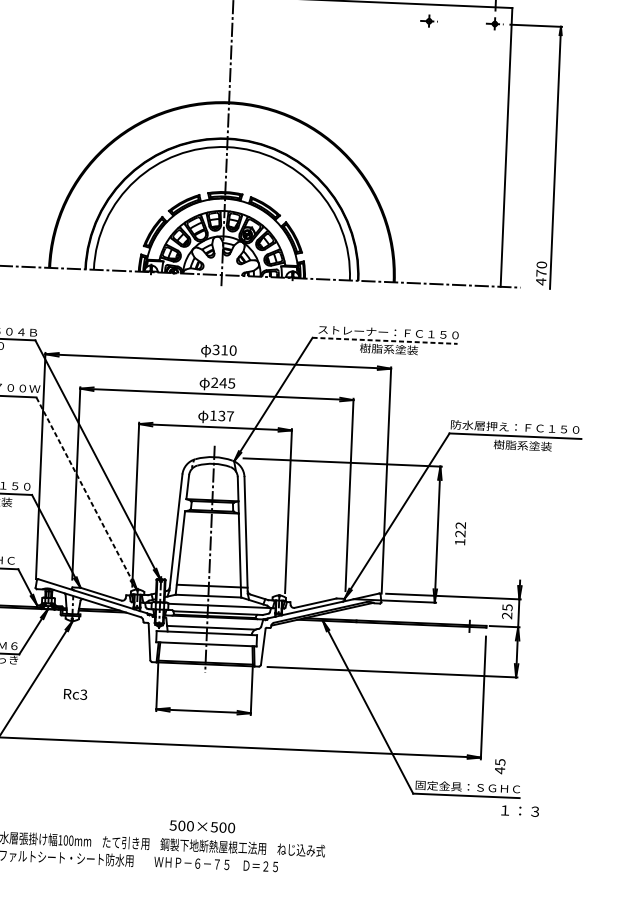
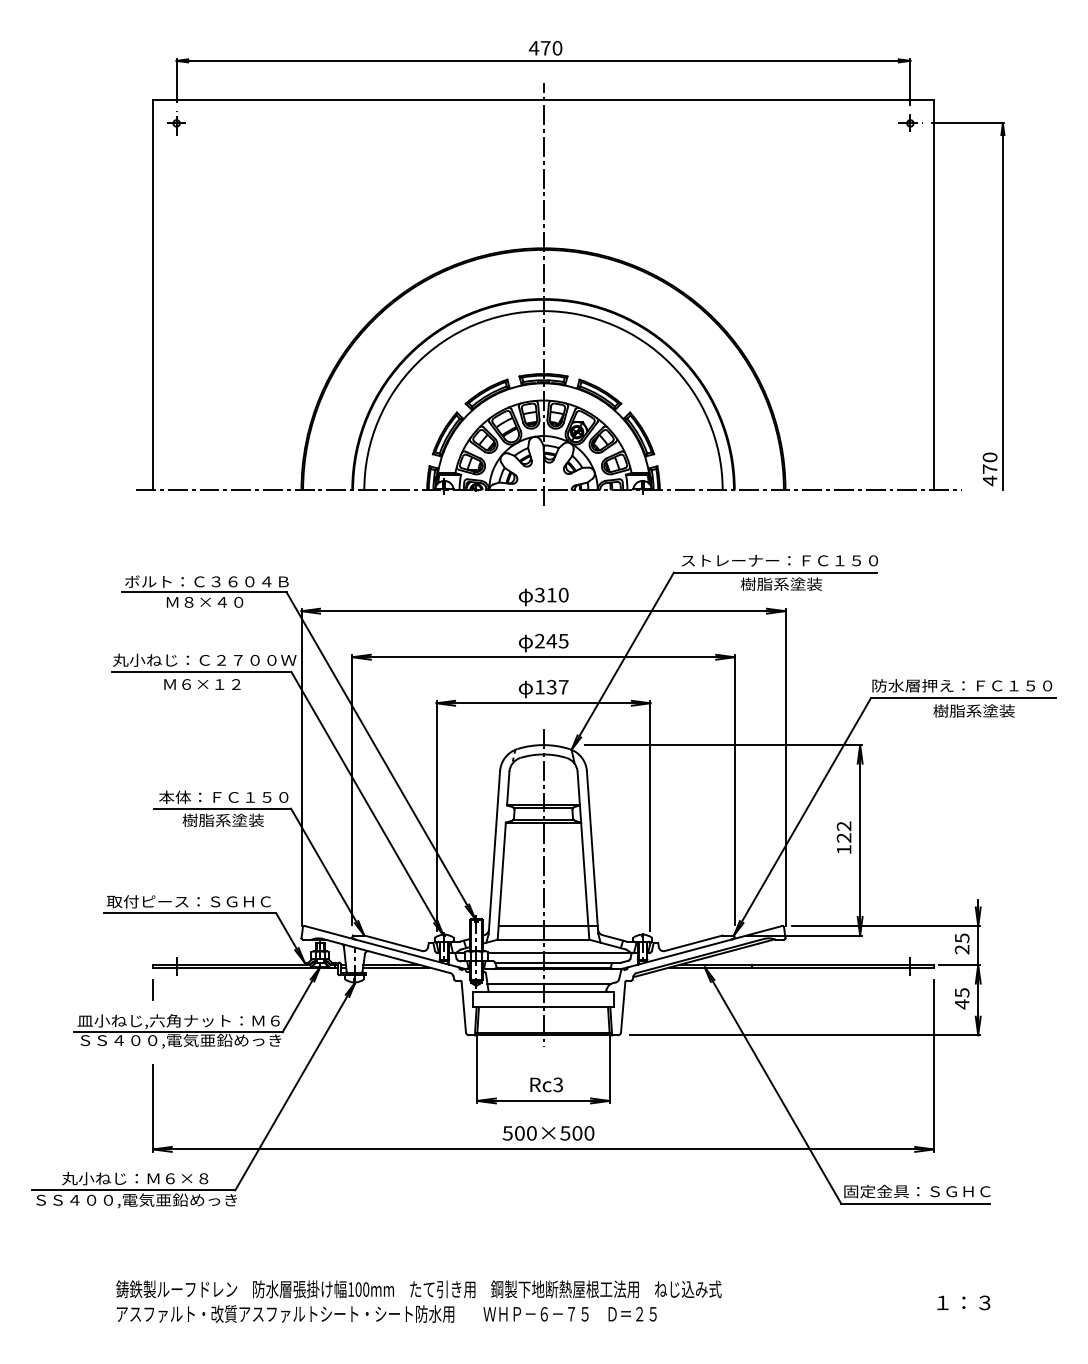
part: (429, 20) -> (818, 122), removed
line: (385, 340) -> (775, 572), dashed -> solid
line: (86, 493) -> (367, 803), dashed -> solid
text: (460, 533) -> (843, 837), moved
text: (75, 694) -> (546, 1084), moved
text: (500, 766) -> (962, 998), moved
text: (519, 810) -> (963, 1302), moved
text: (202, 826) -> (548, 1133), moved

